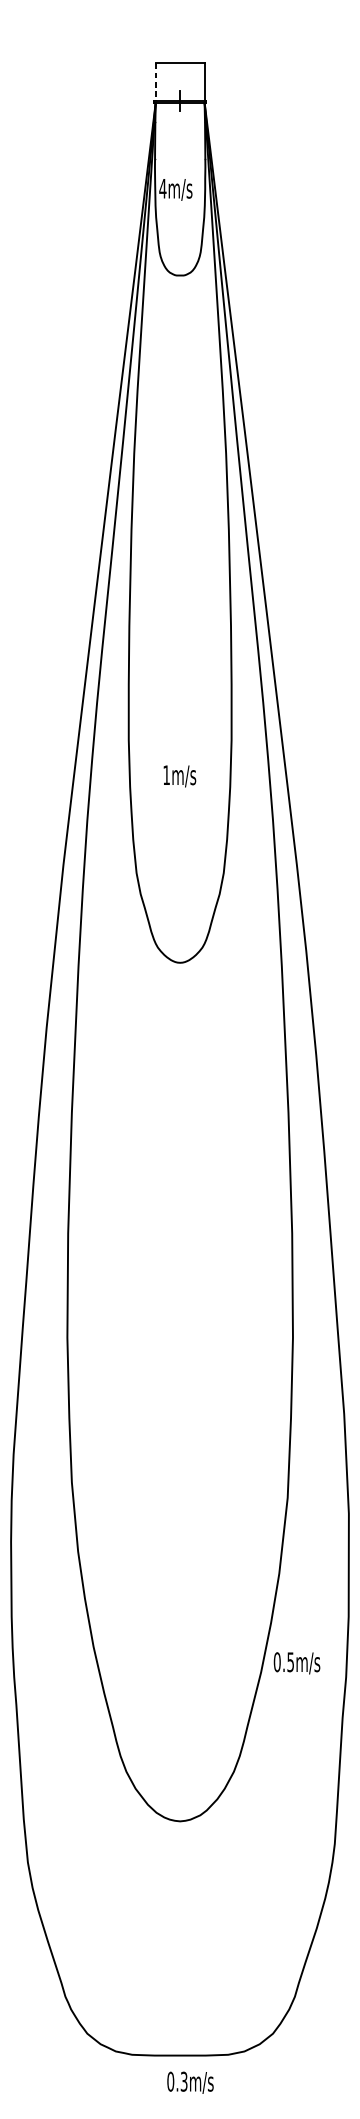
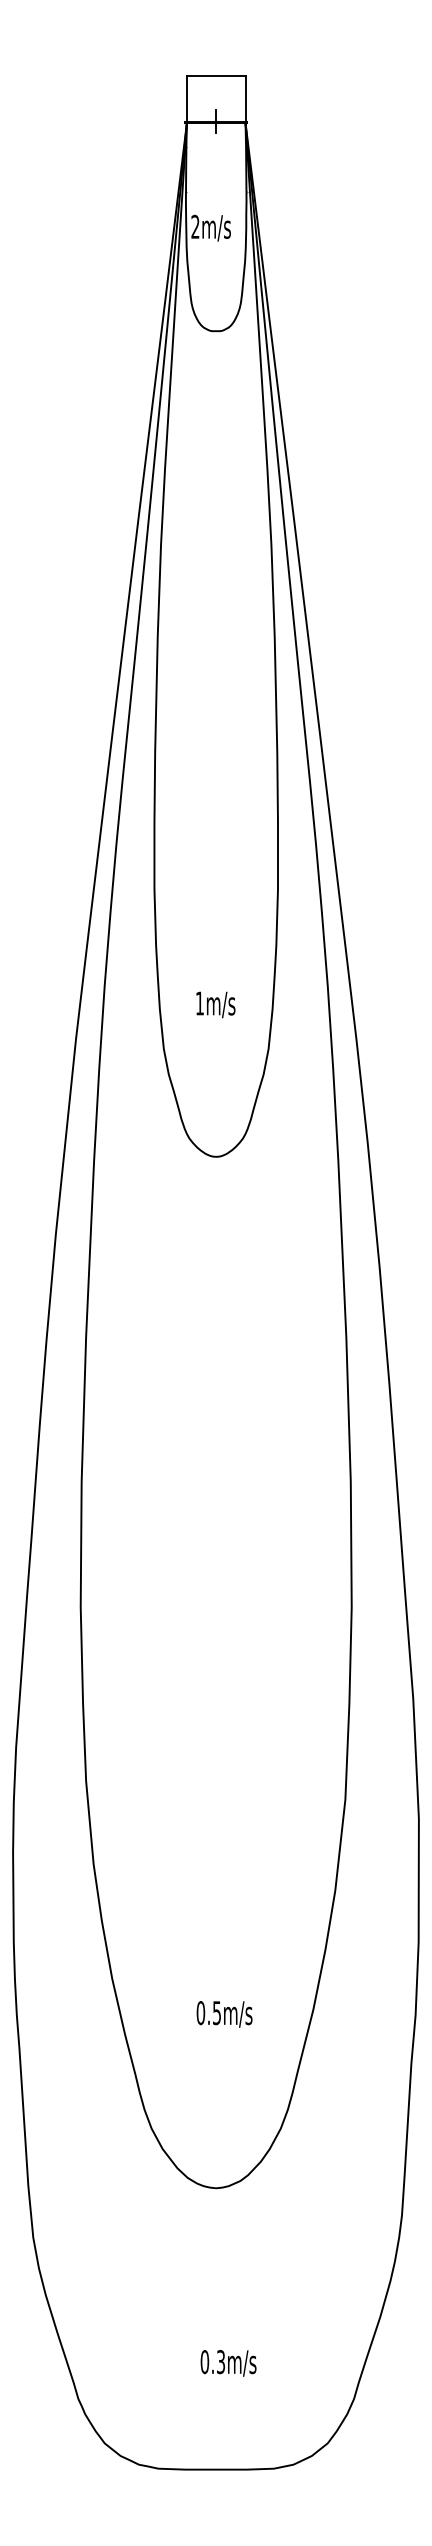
line: (155, 82) -> (186, 99), dashed -> solid
text: (162, 188) -> (195, 226), 4m/s -> 2m/s
text: (179, 776) -> (215, 1004), moved
text: (296, 1663) -> (224, 2014), moved
text: (190, 2082) -> (228, 2363), moved

